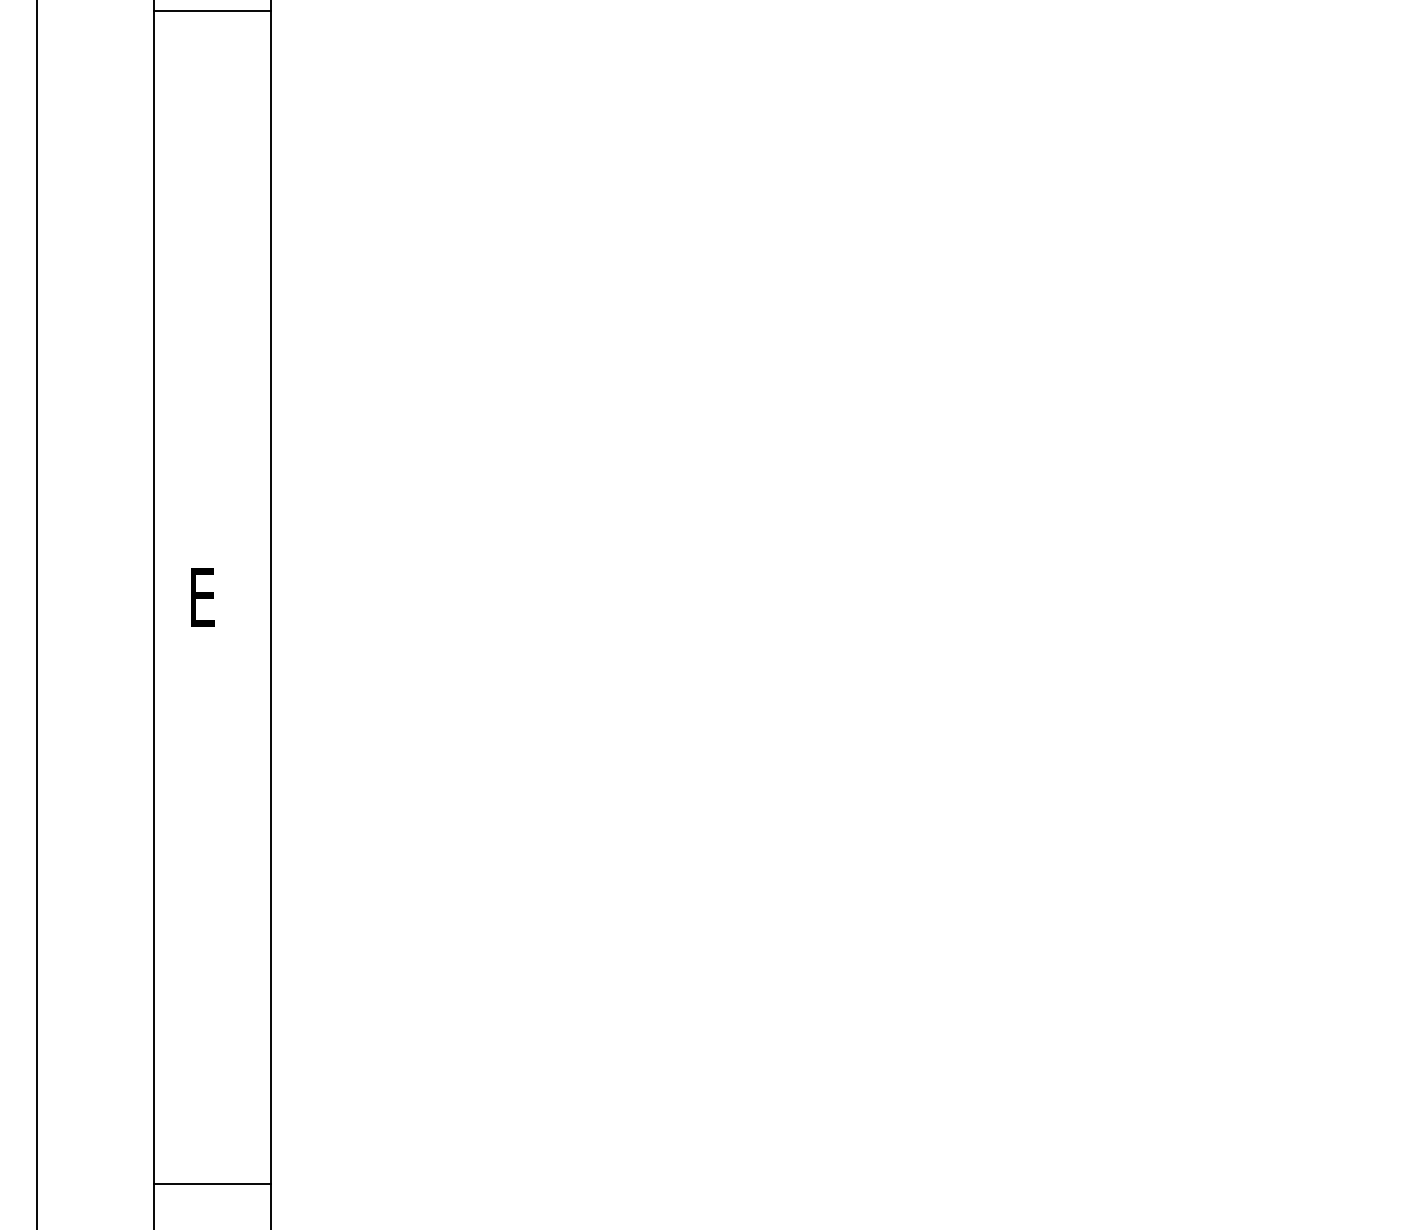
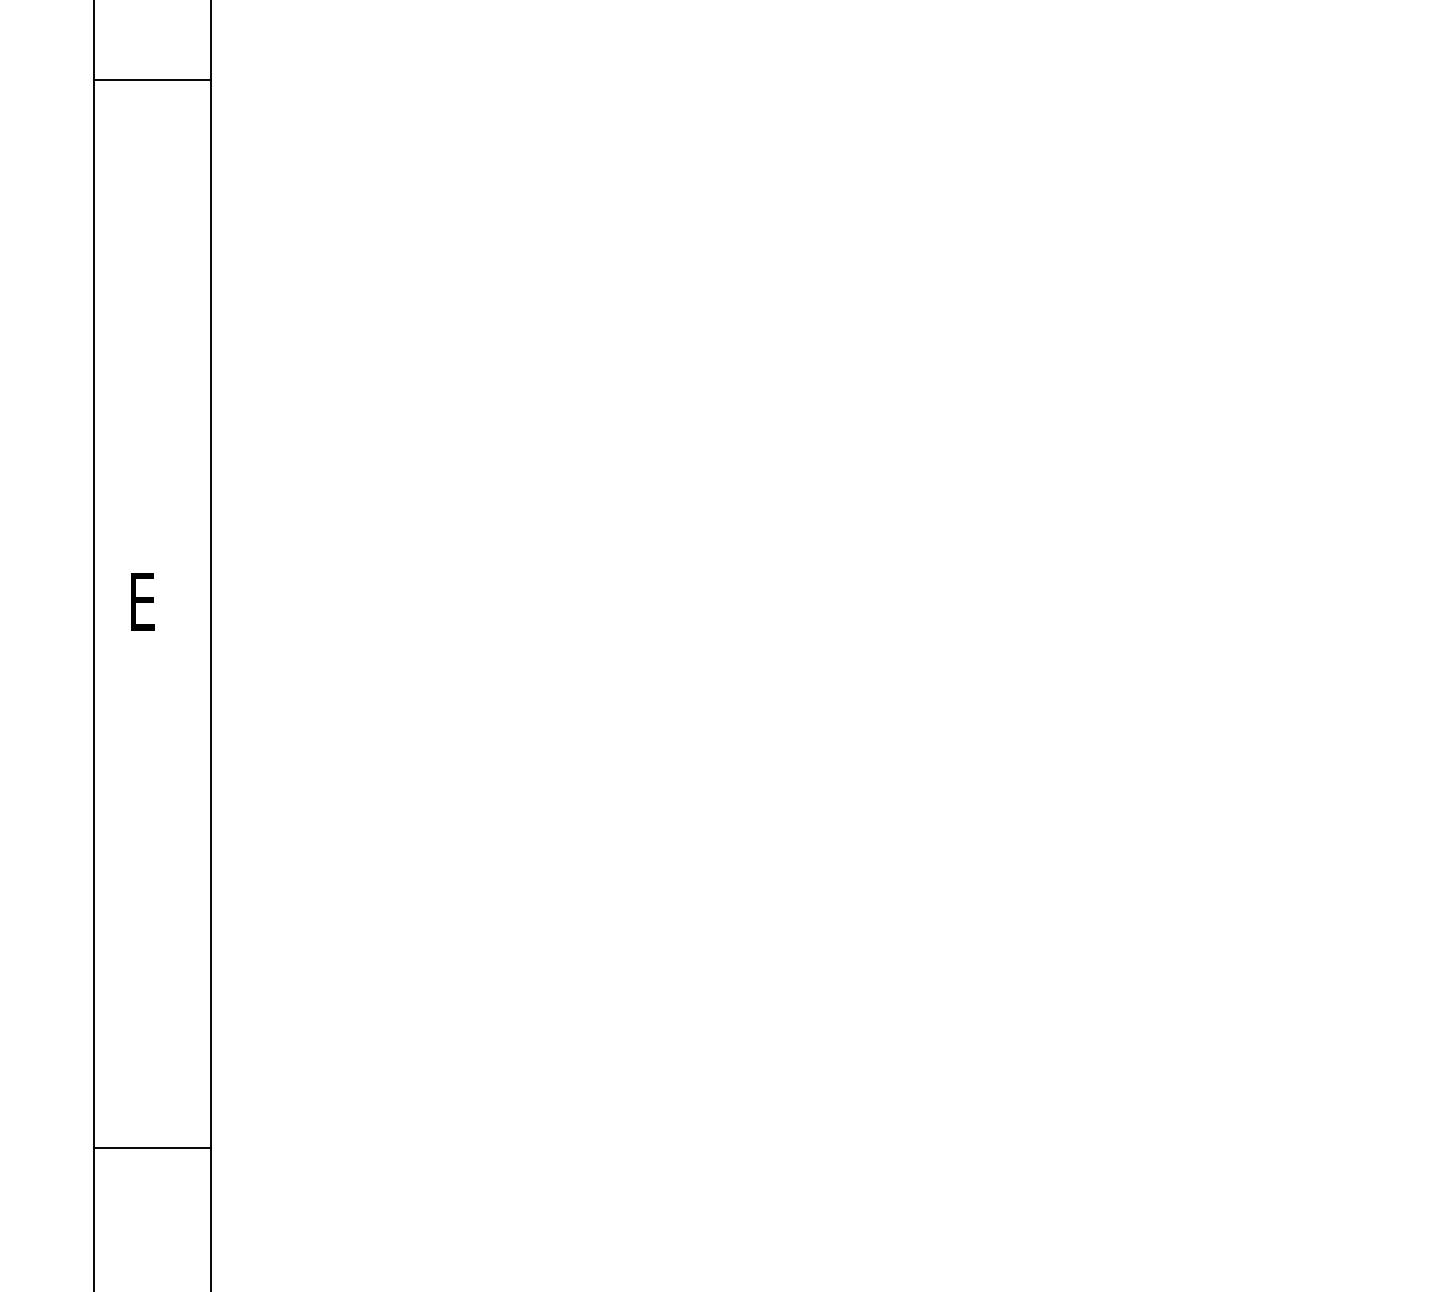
line: (212, 11) -> (152, 79), moved
line: (212, 1184) -> (152, 1148), moved

